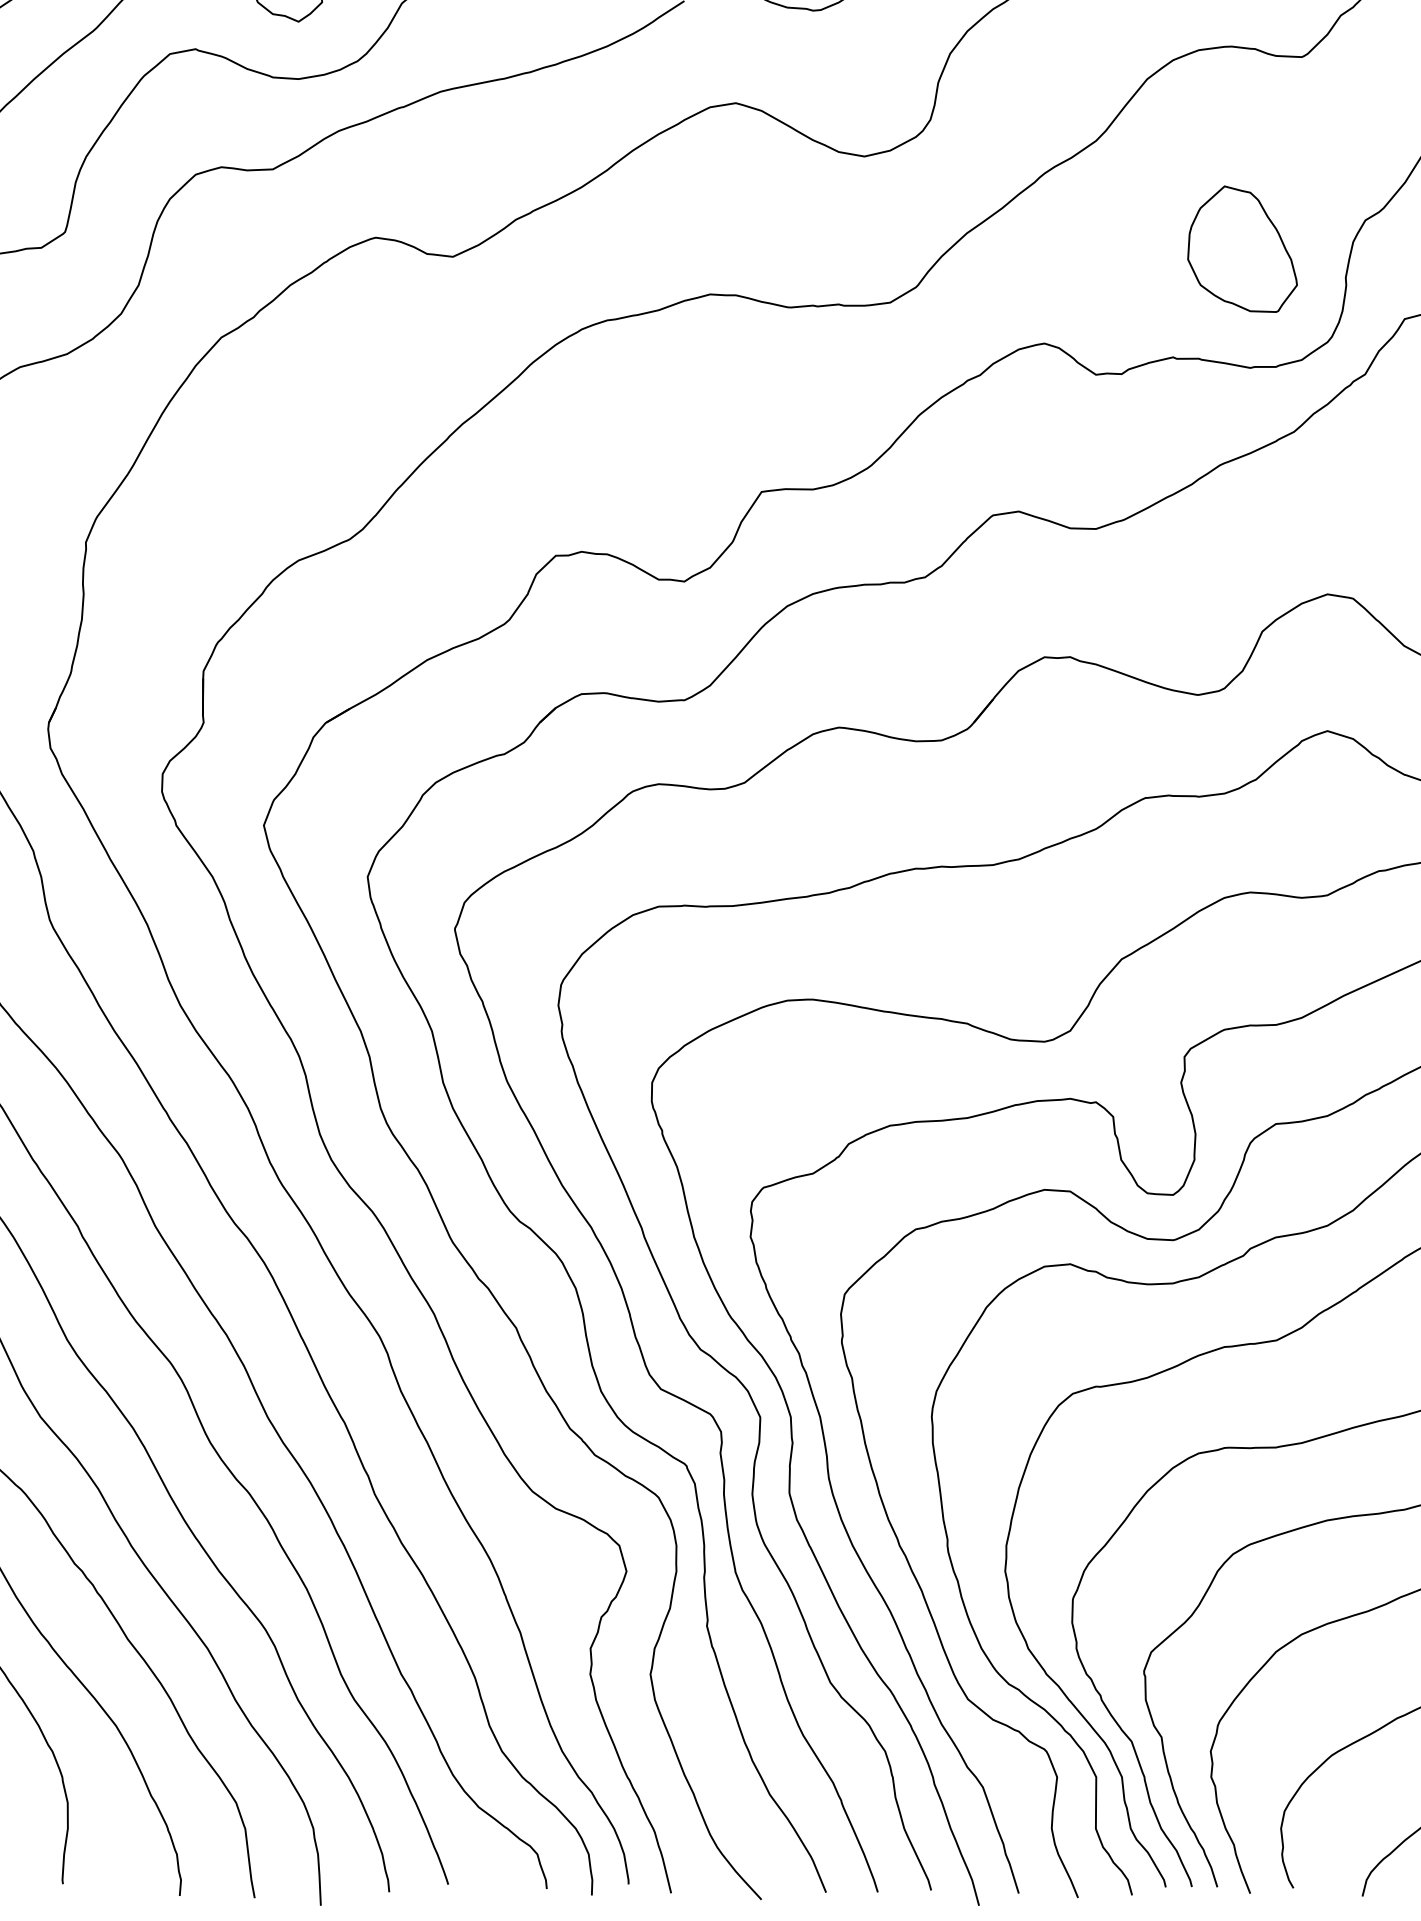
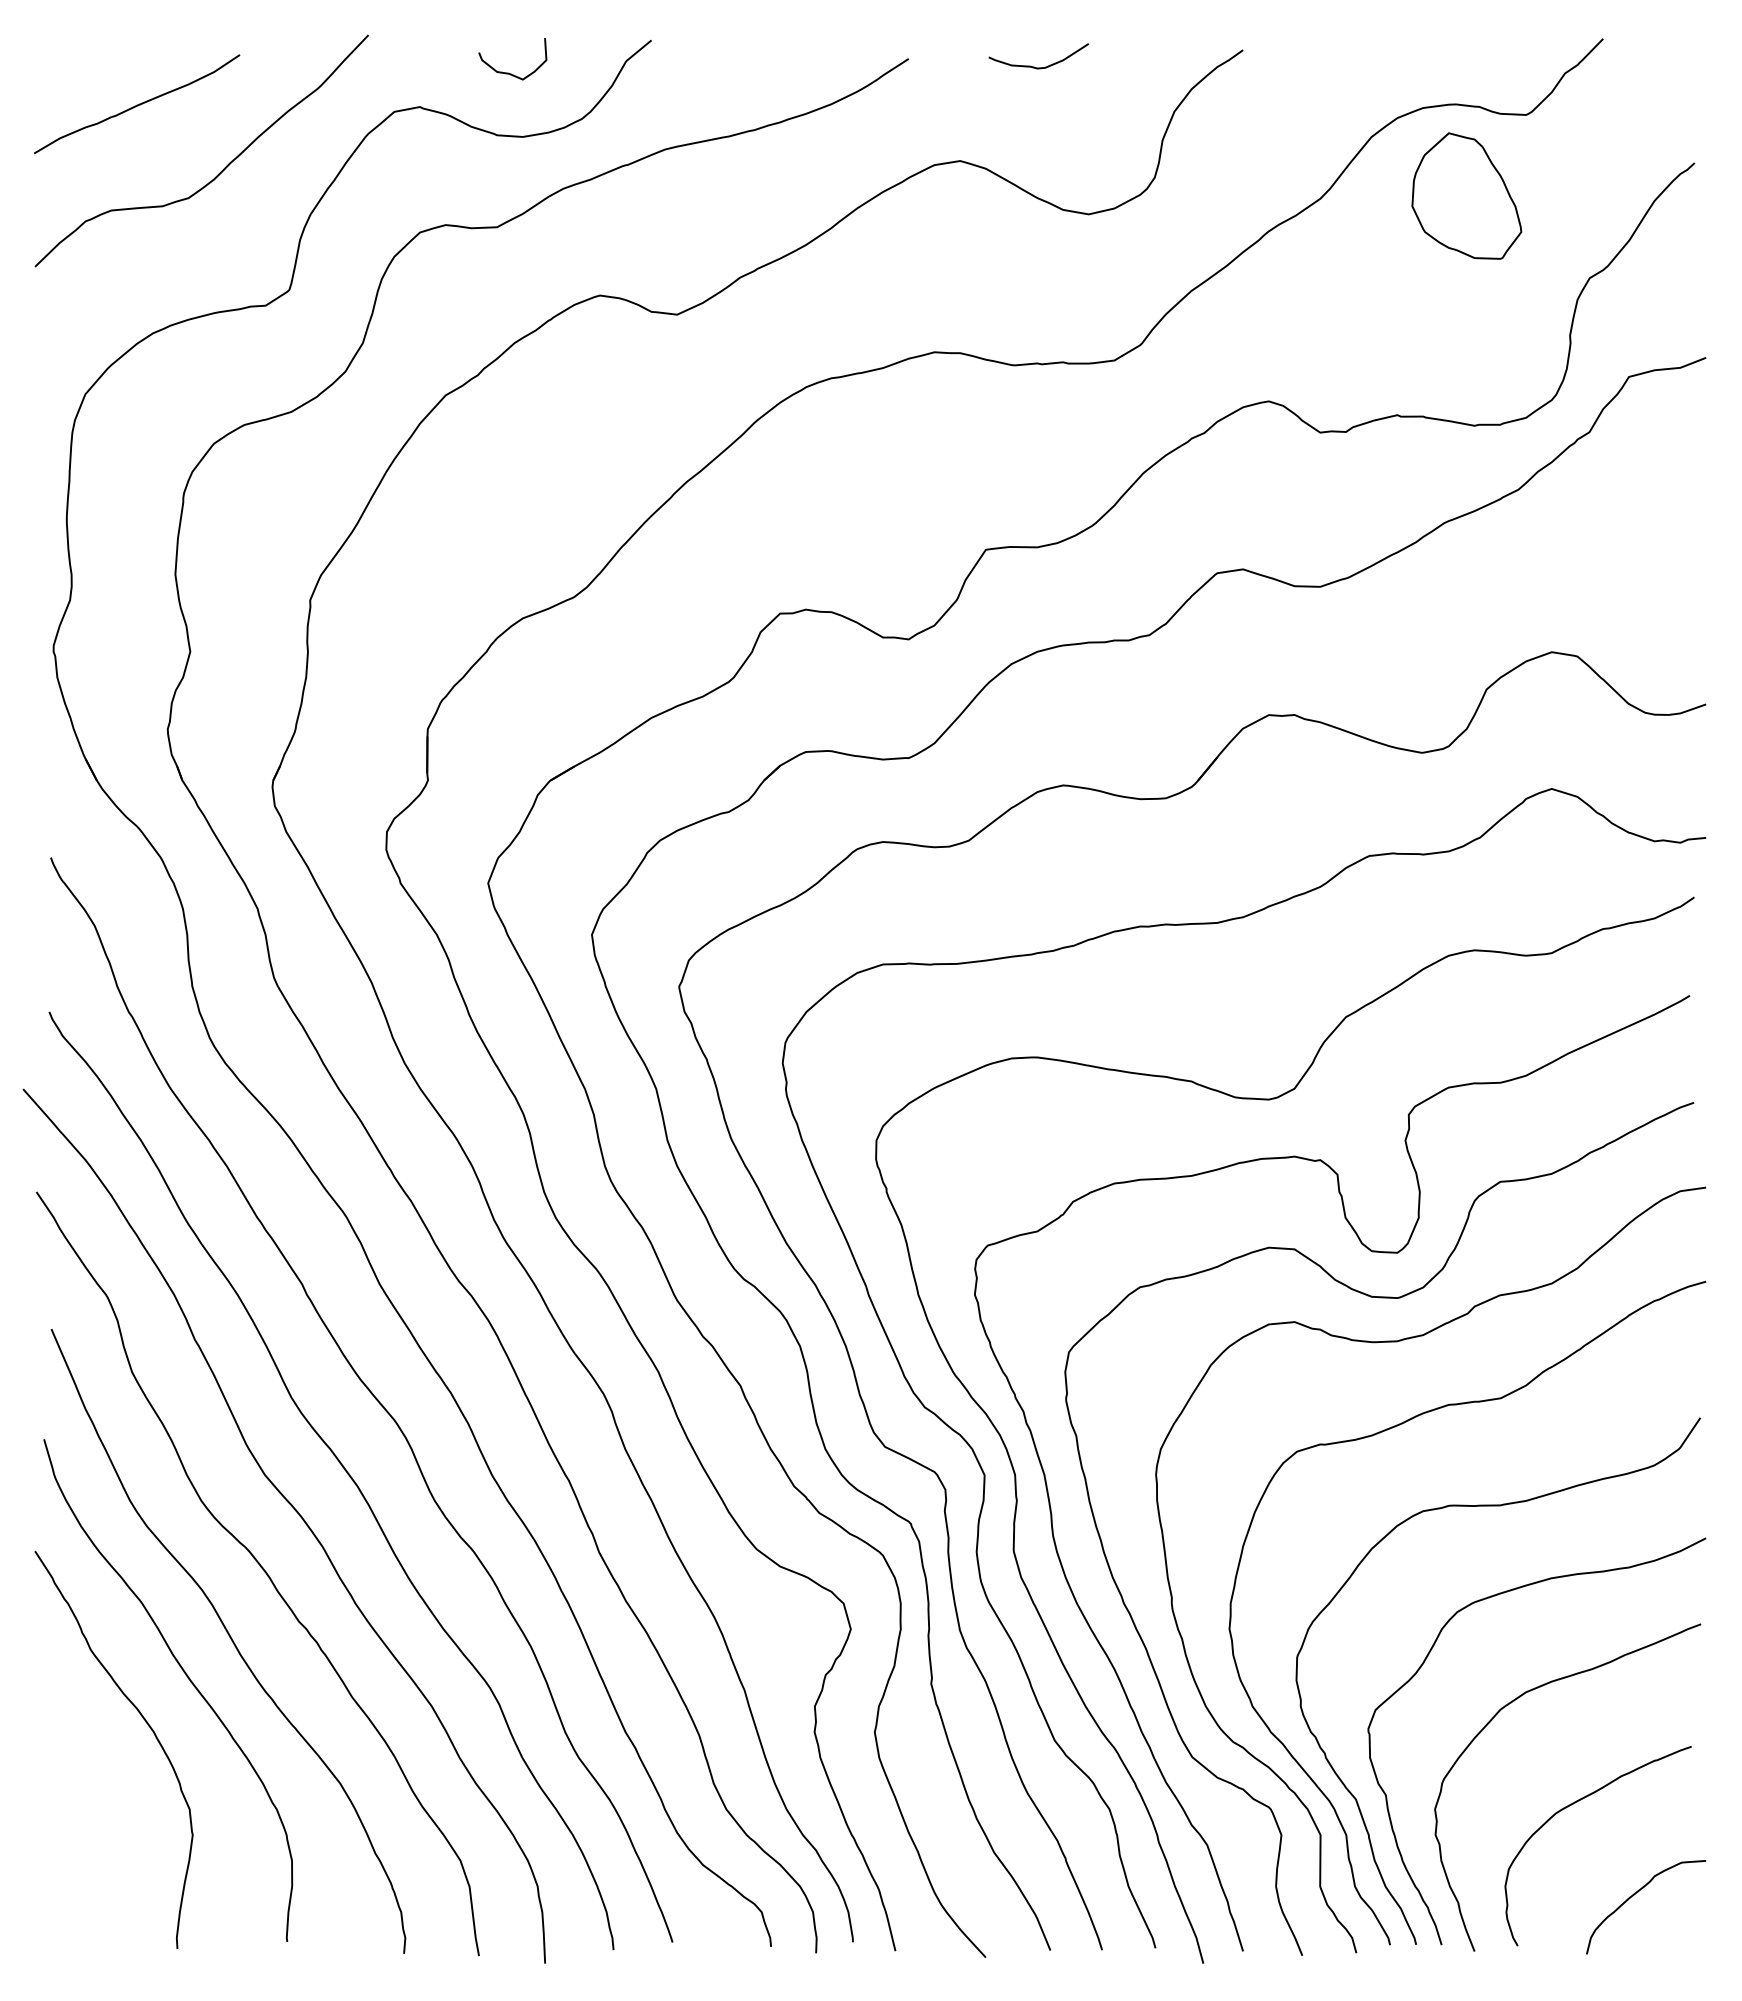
part: (1242, 248) -> (1466, 195), moved

